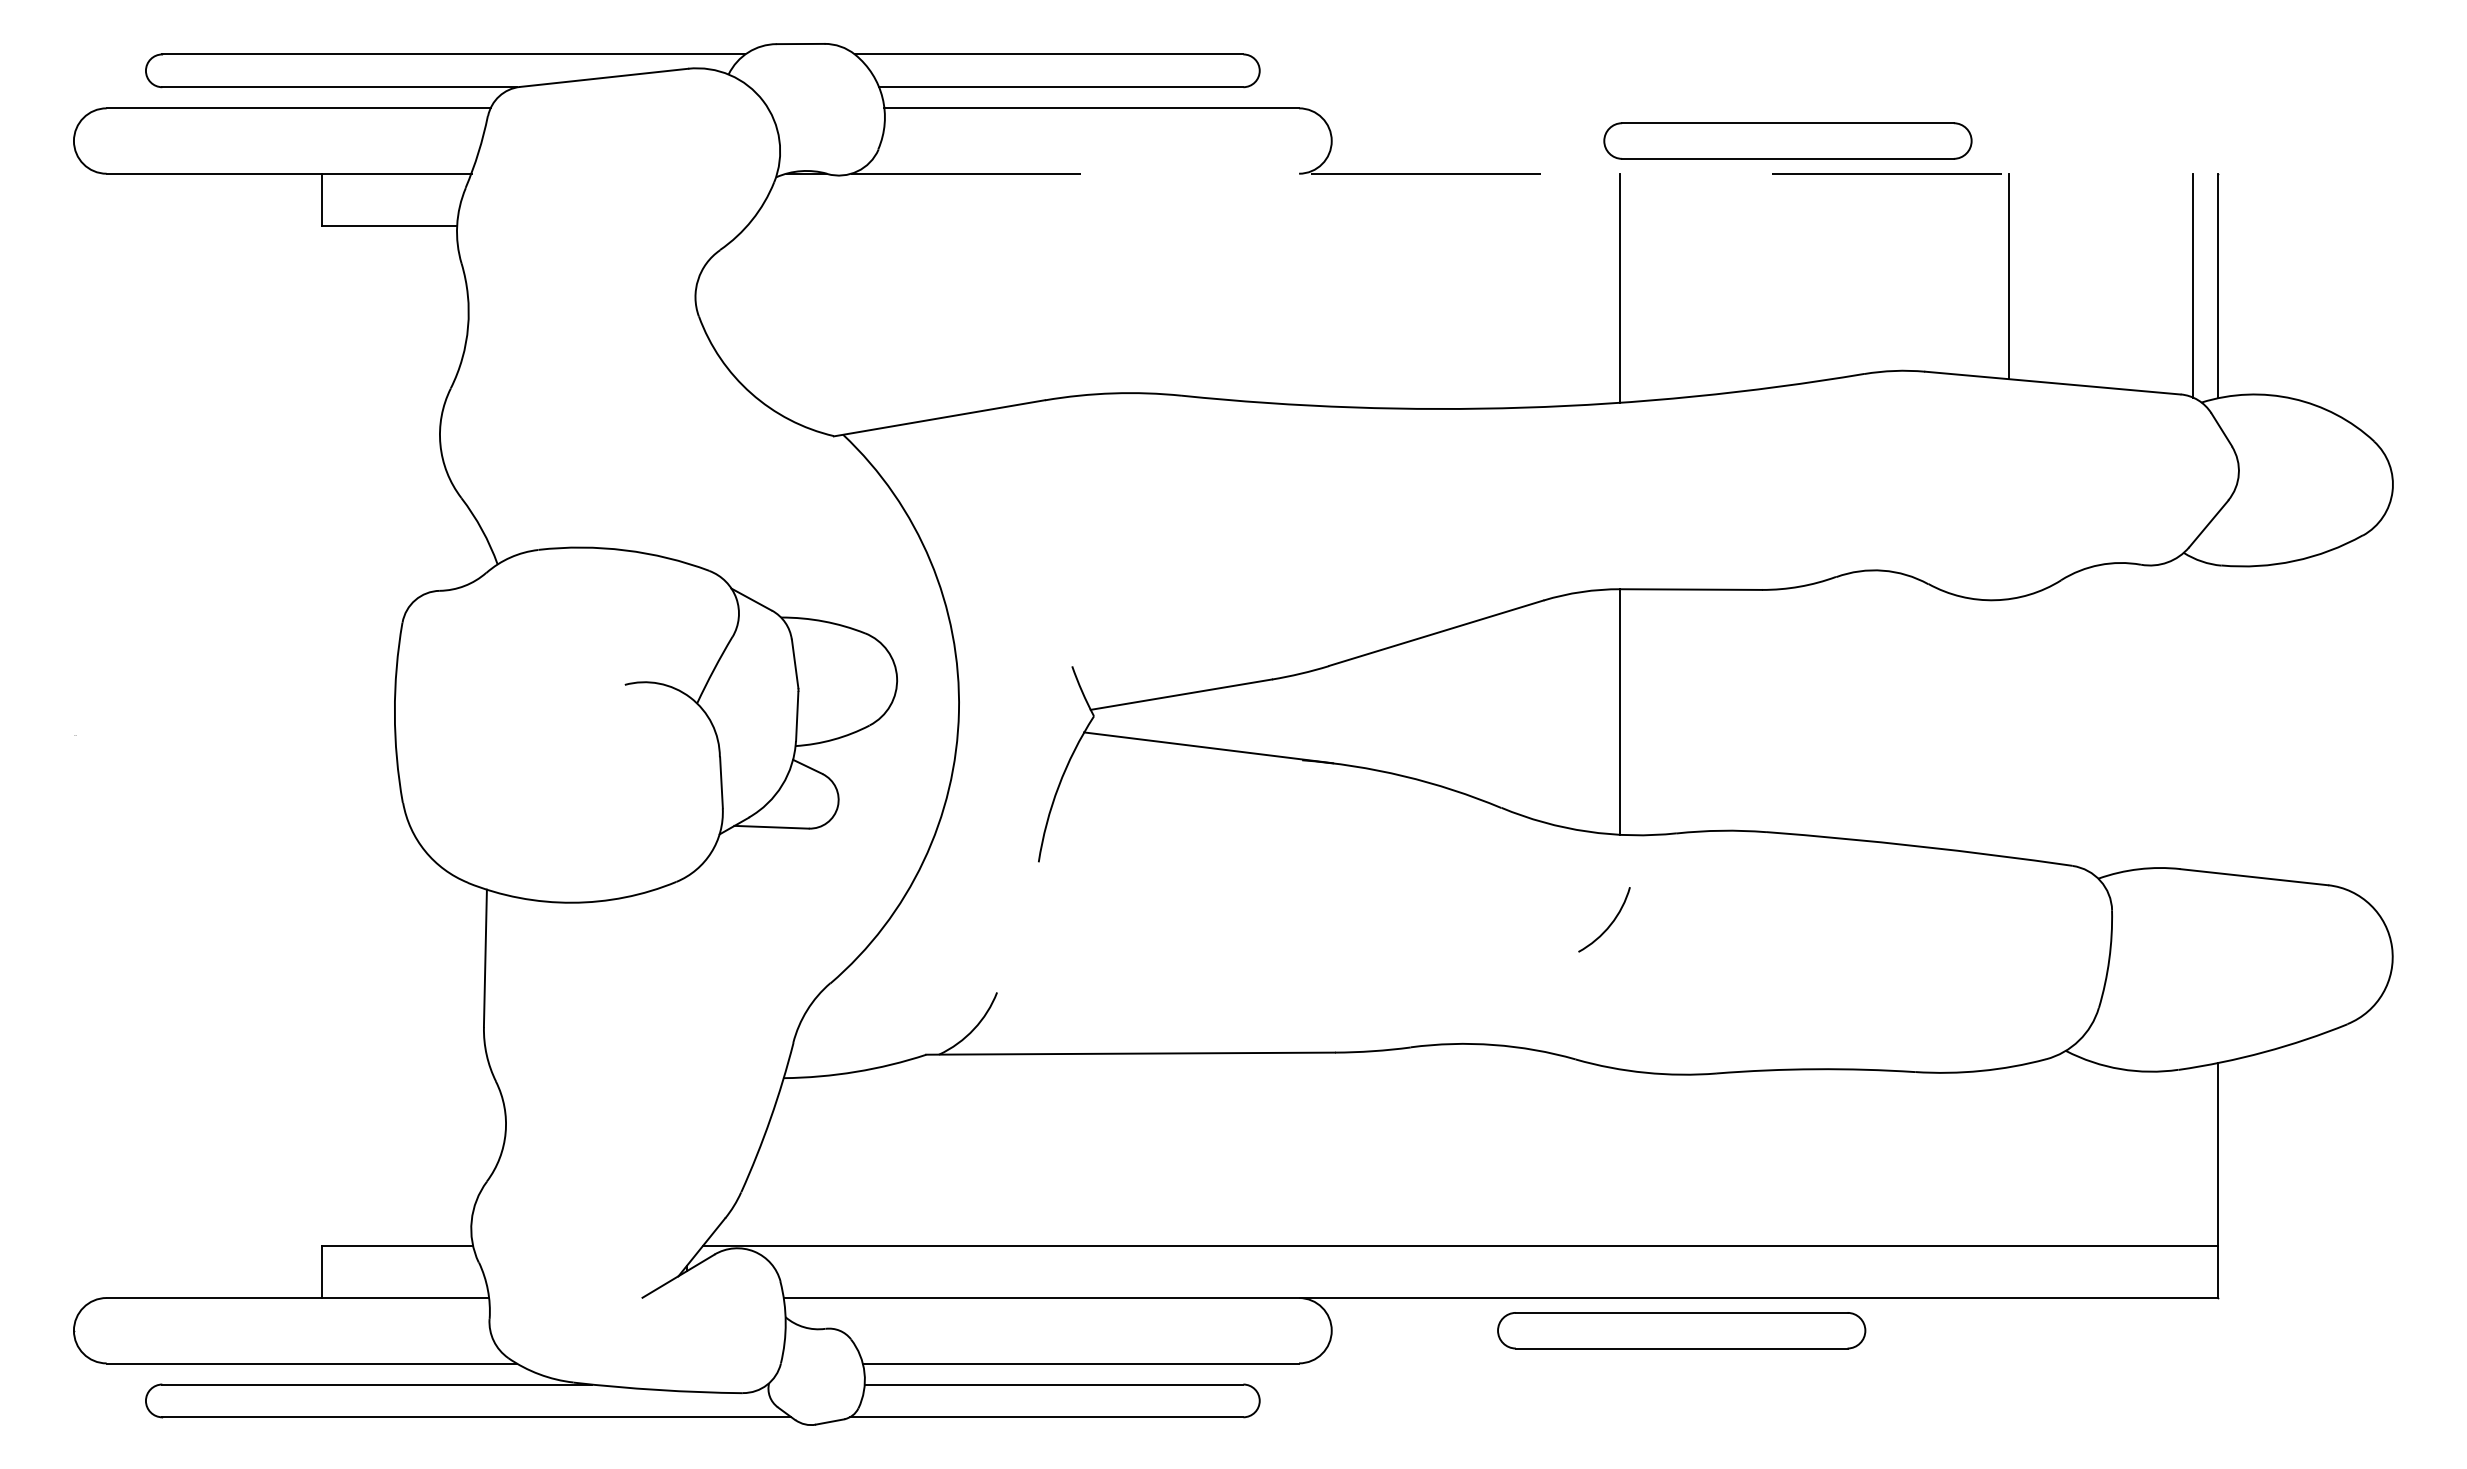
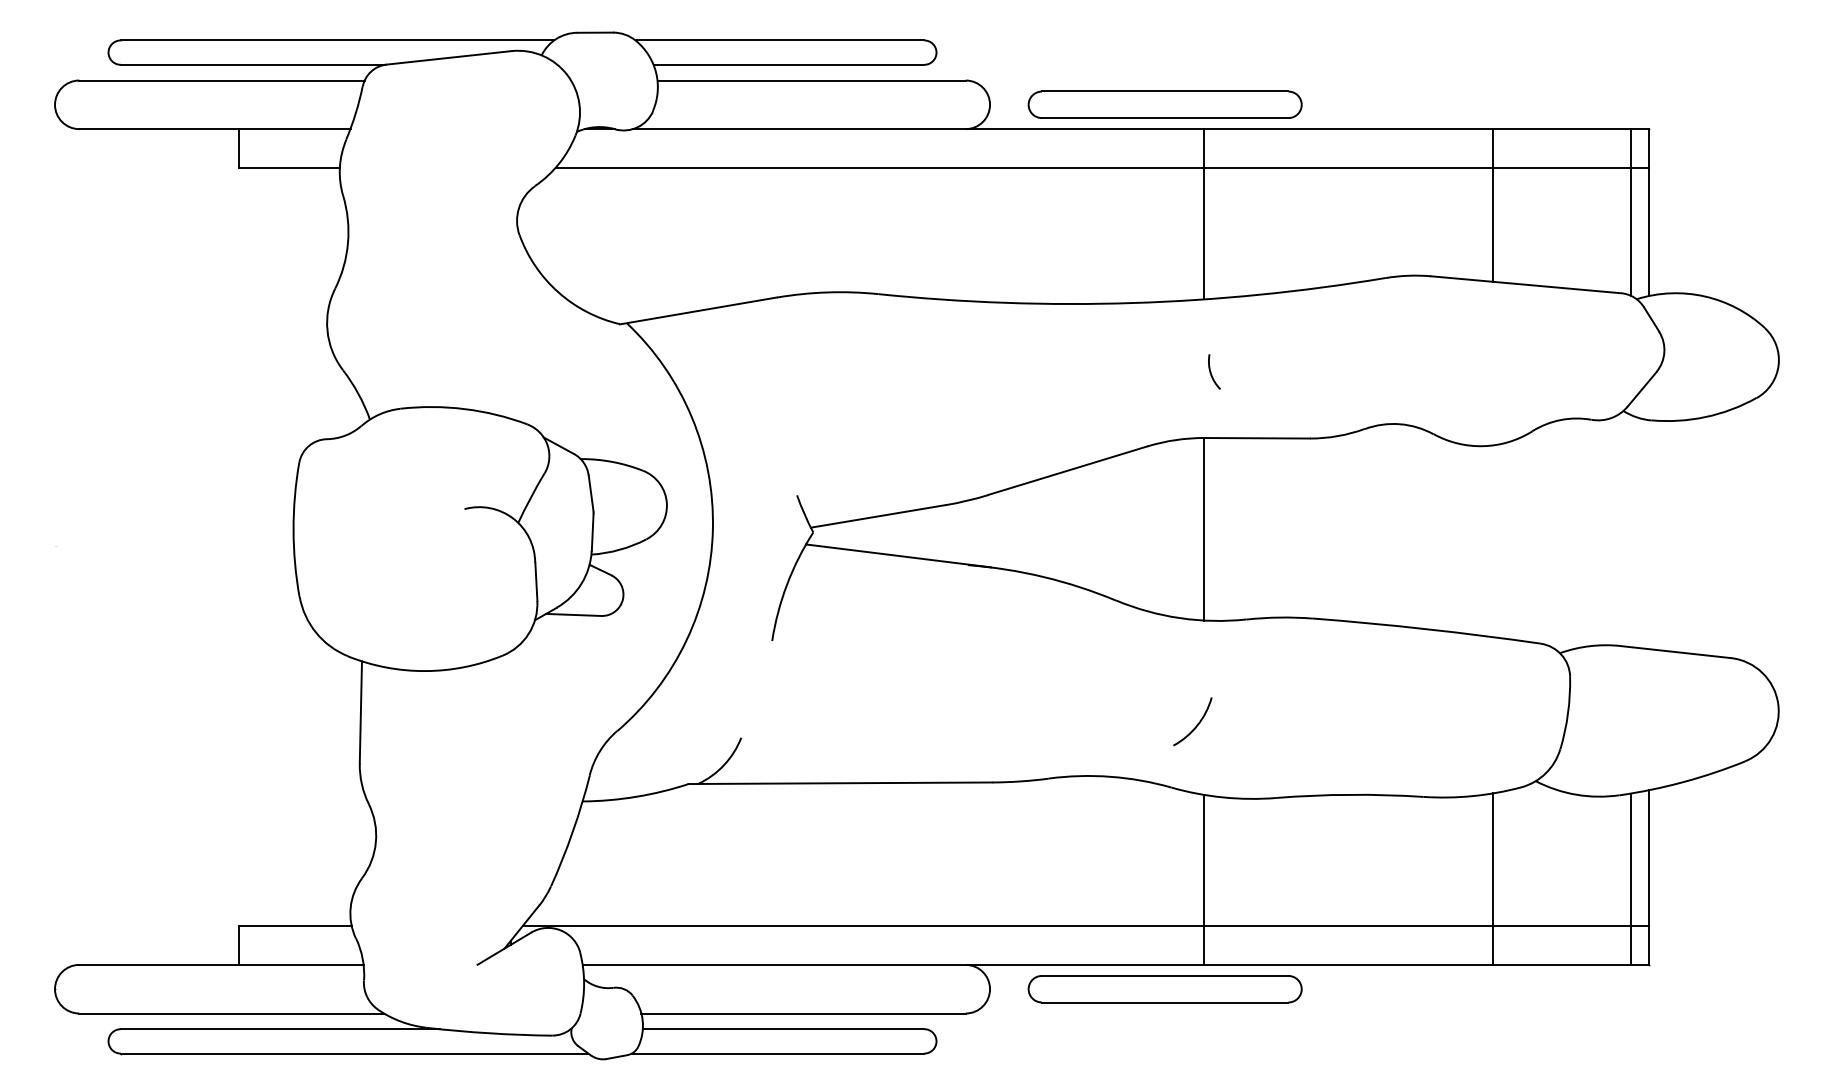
part: (1787, 140) -> (1164, 104), moved
line: (1535, 174) -> (1141, 129), dashed -> solid
line: (1483, 226) -> (1102, 168), added
arc: (1629, 499) -> (1211, 371), added
arc: (1609, 923) -> (1196, 724), moved
line: (2009, 1181) -> (1493, 878), added
line: (2193, 1181) -> (1630, 878), added
line: (1620, 1183) -> (1204, 879), added
part: (1680, 1331) -> (1164, 989), moved

